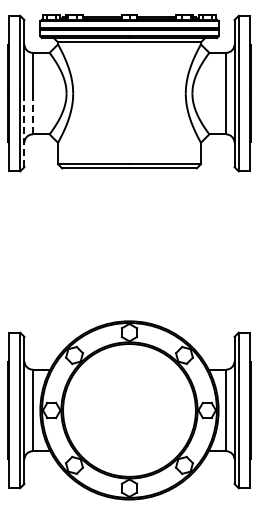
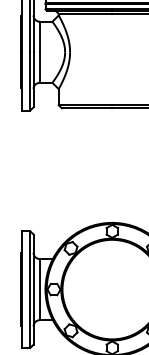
line: (32, 114) -> (39, 67), dashed -> solid
line: (24, 130) -> (33, 79), dashed -> solid

